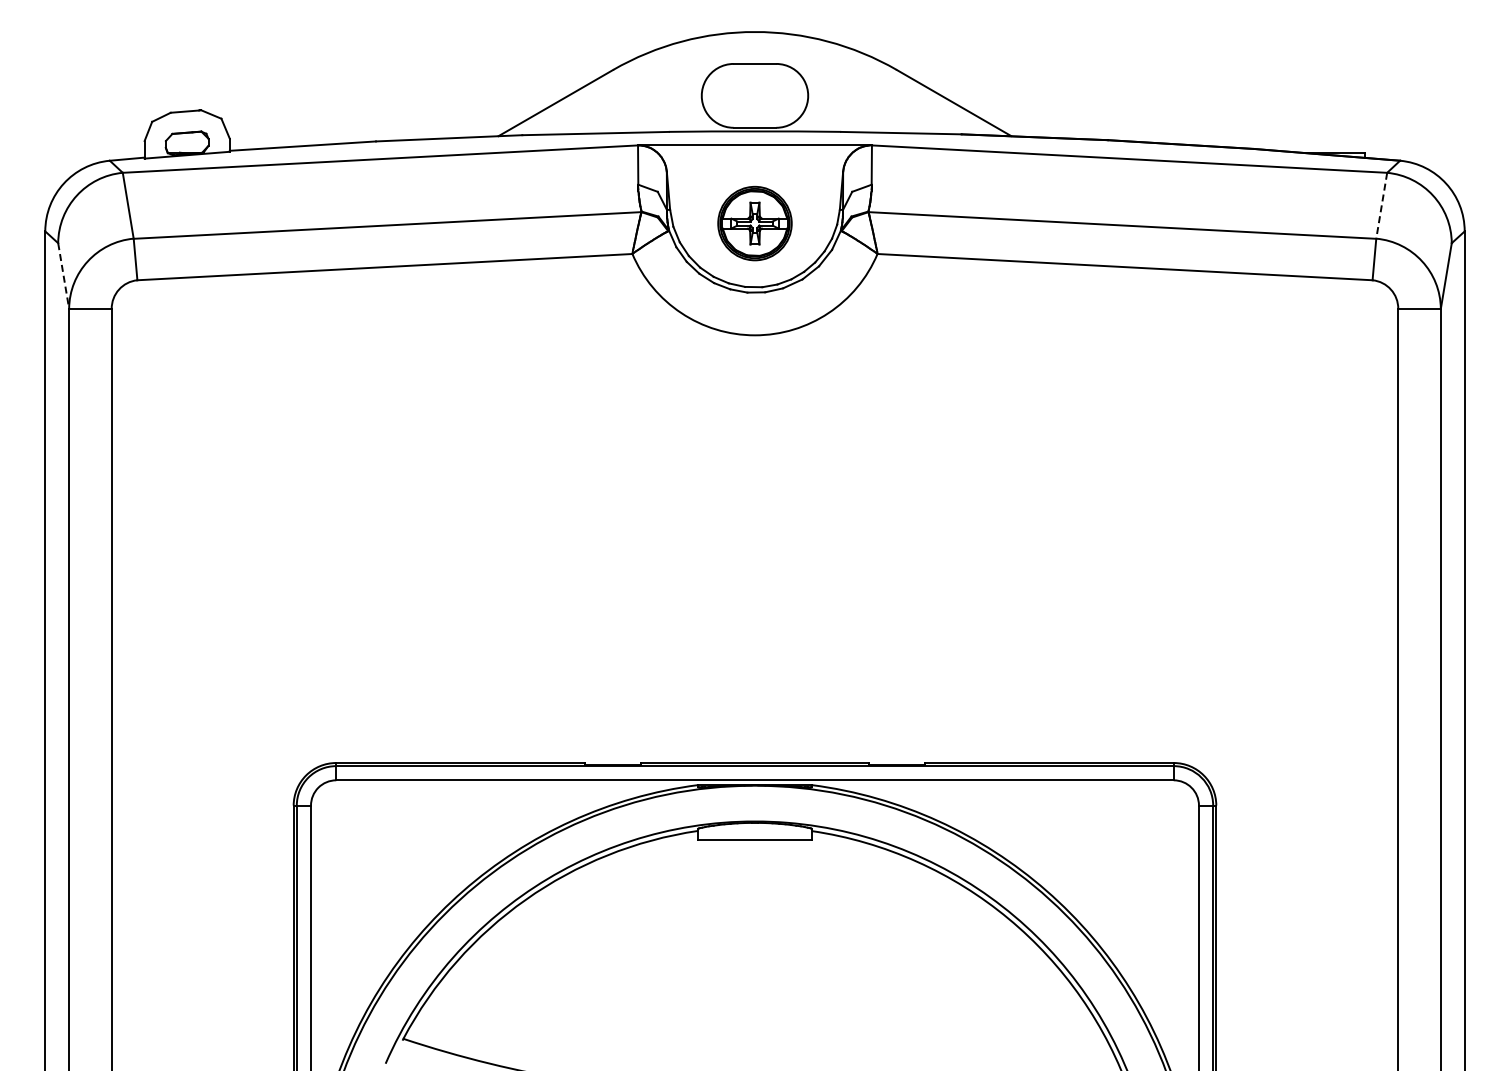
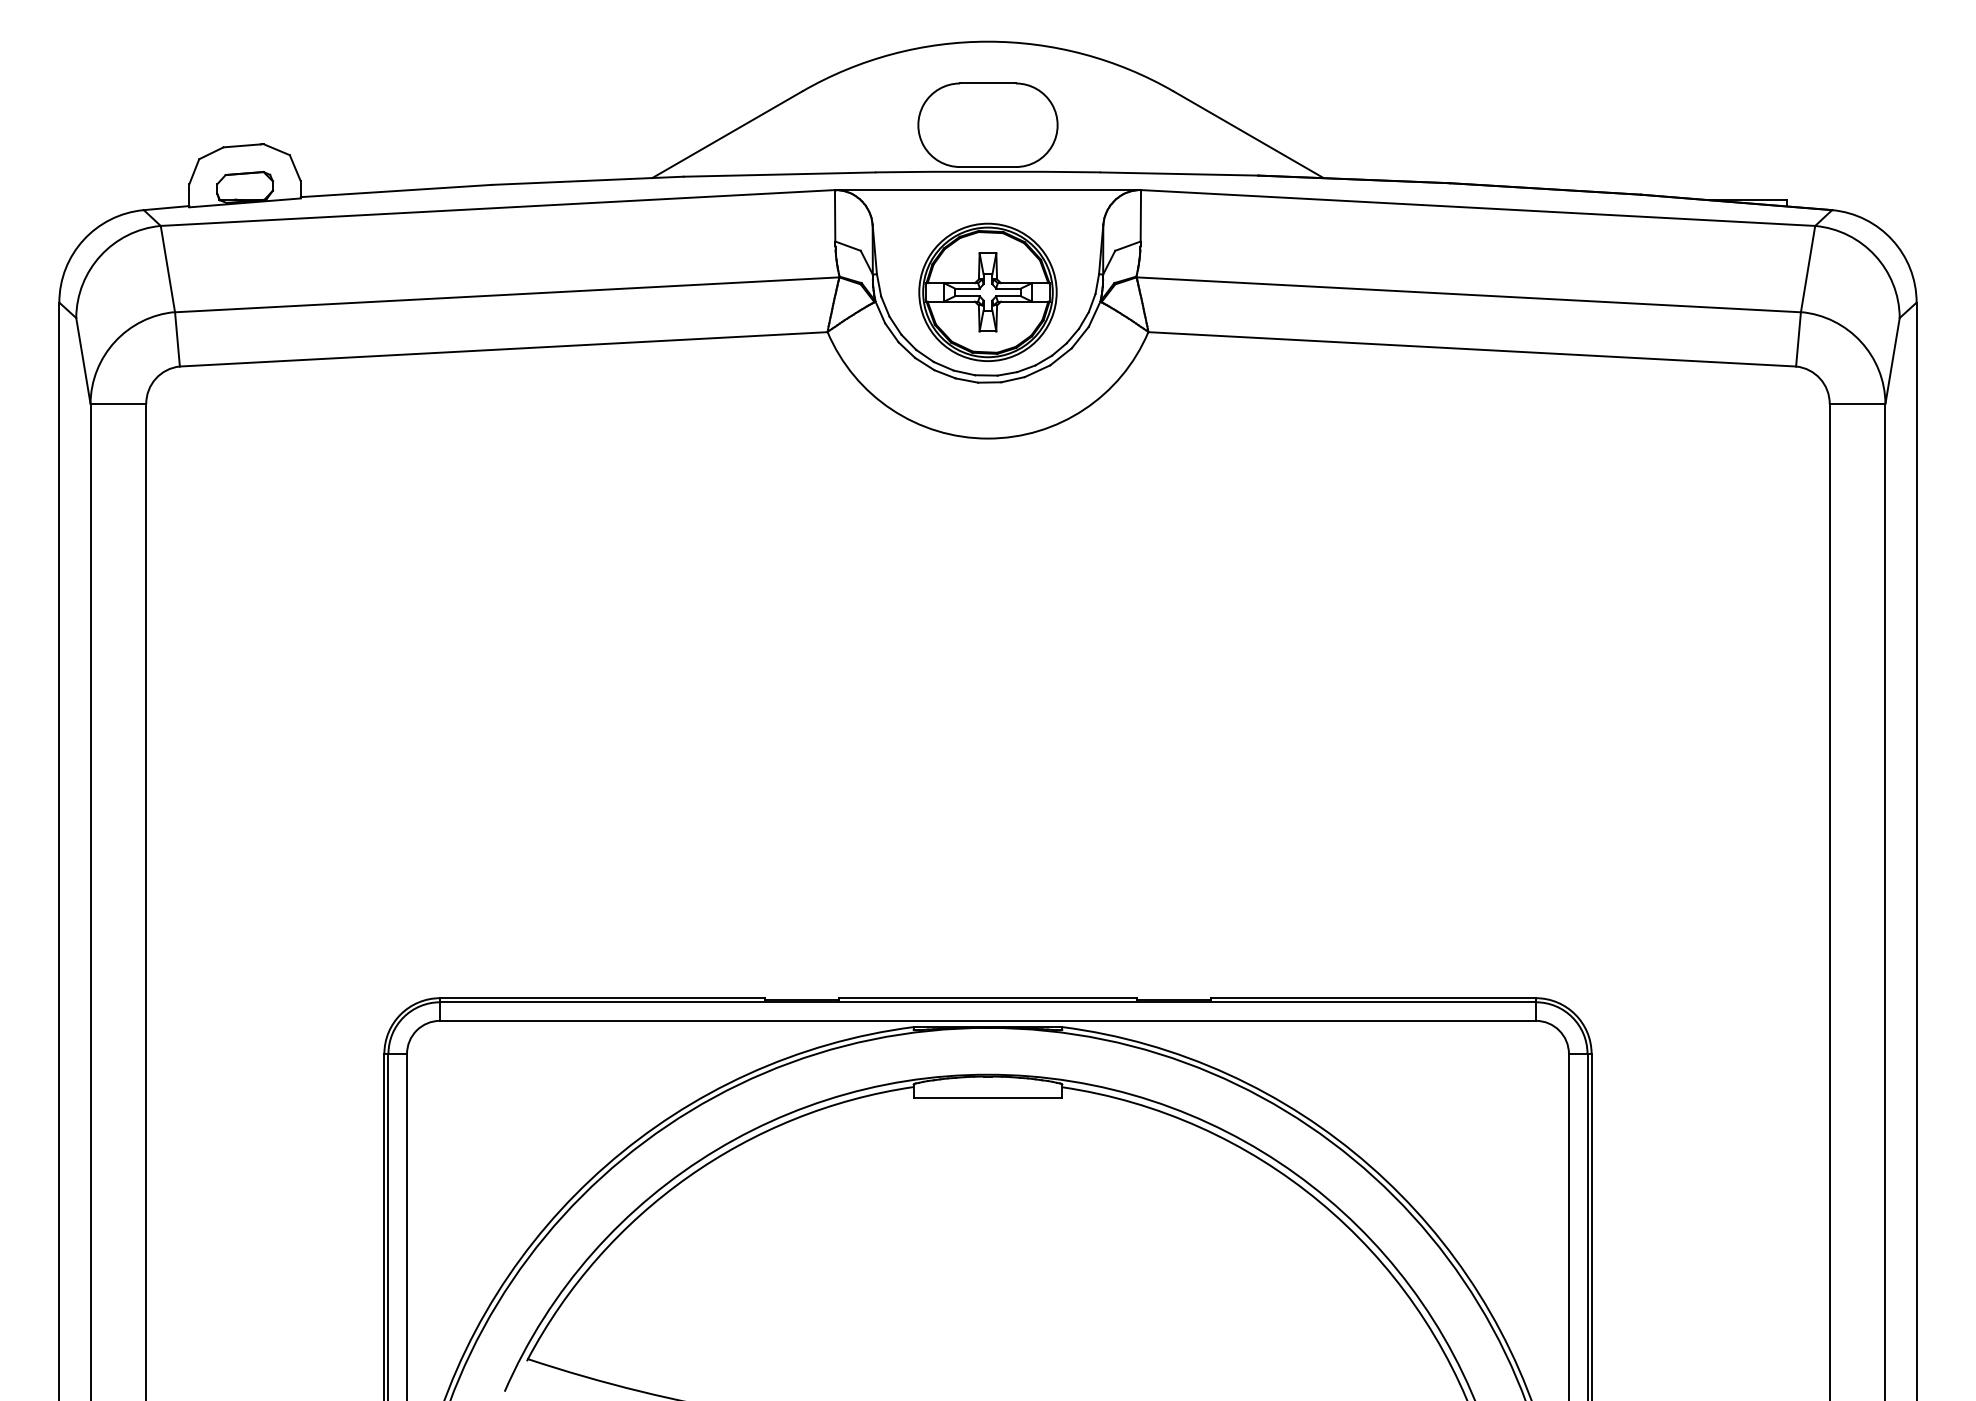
line: (1381, 206) -> (1807, 270), dashed -> solid
part: (754, 223) -> (987, 292), size x1.43
line: (63, 276) -> (83, 361), dashed -> solid

